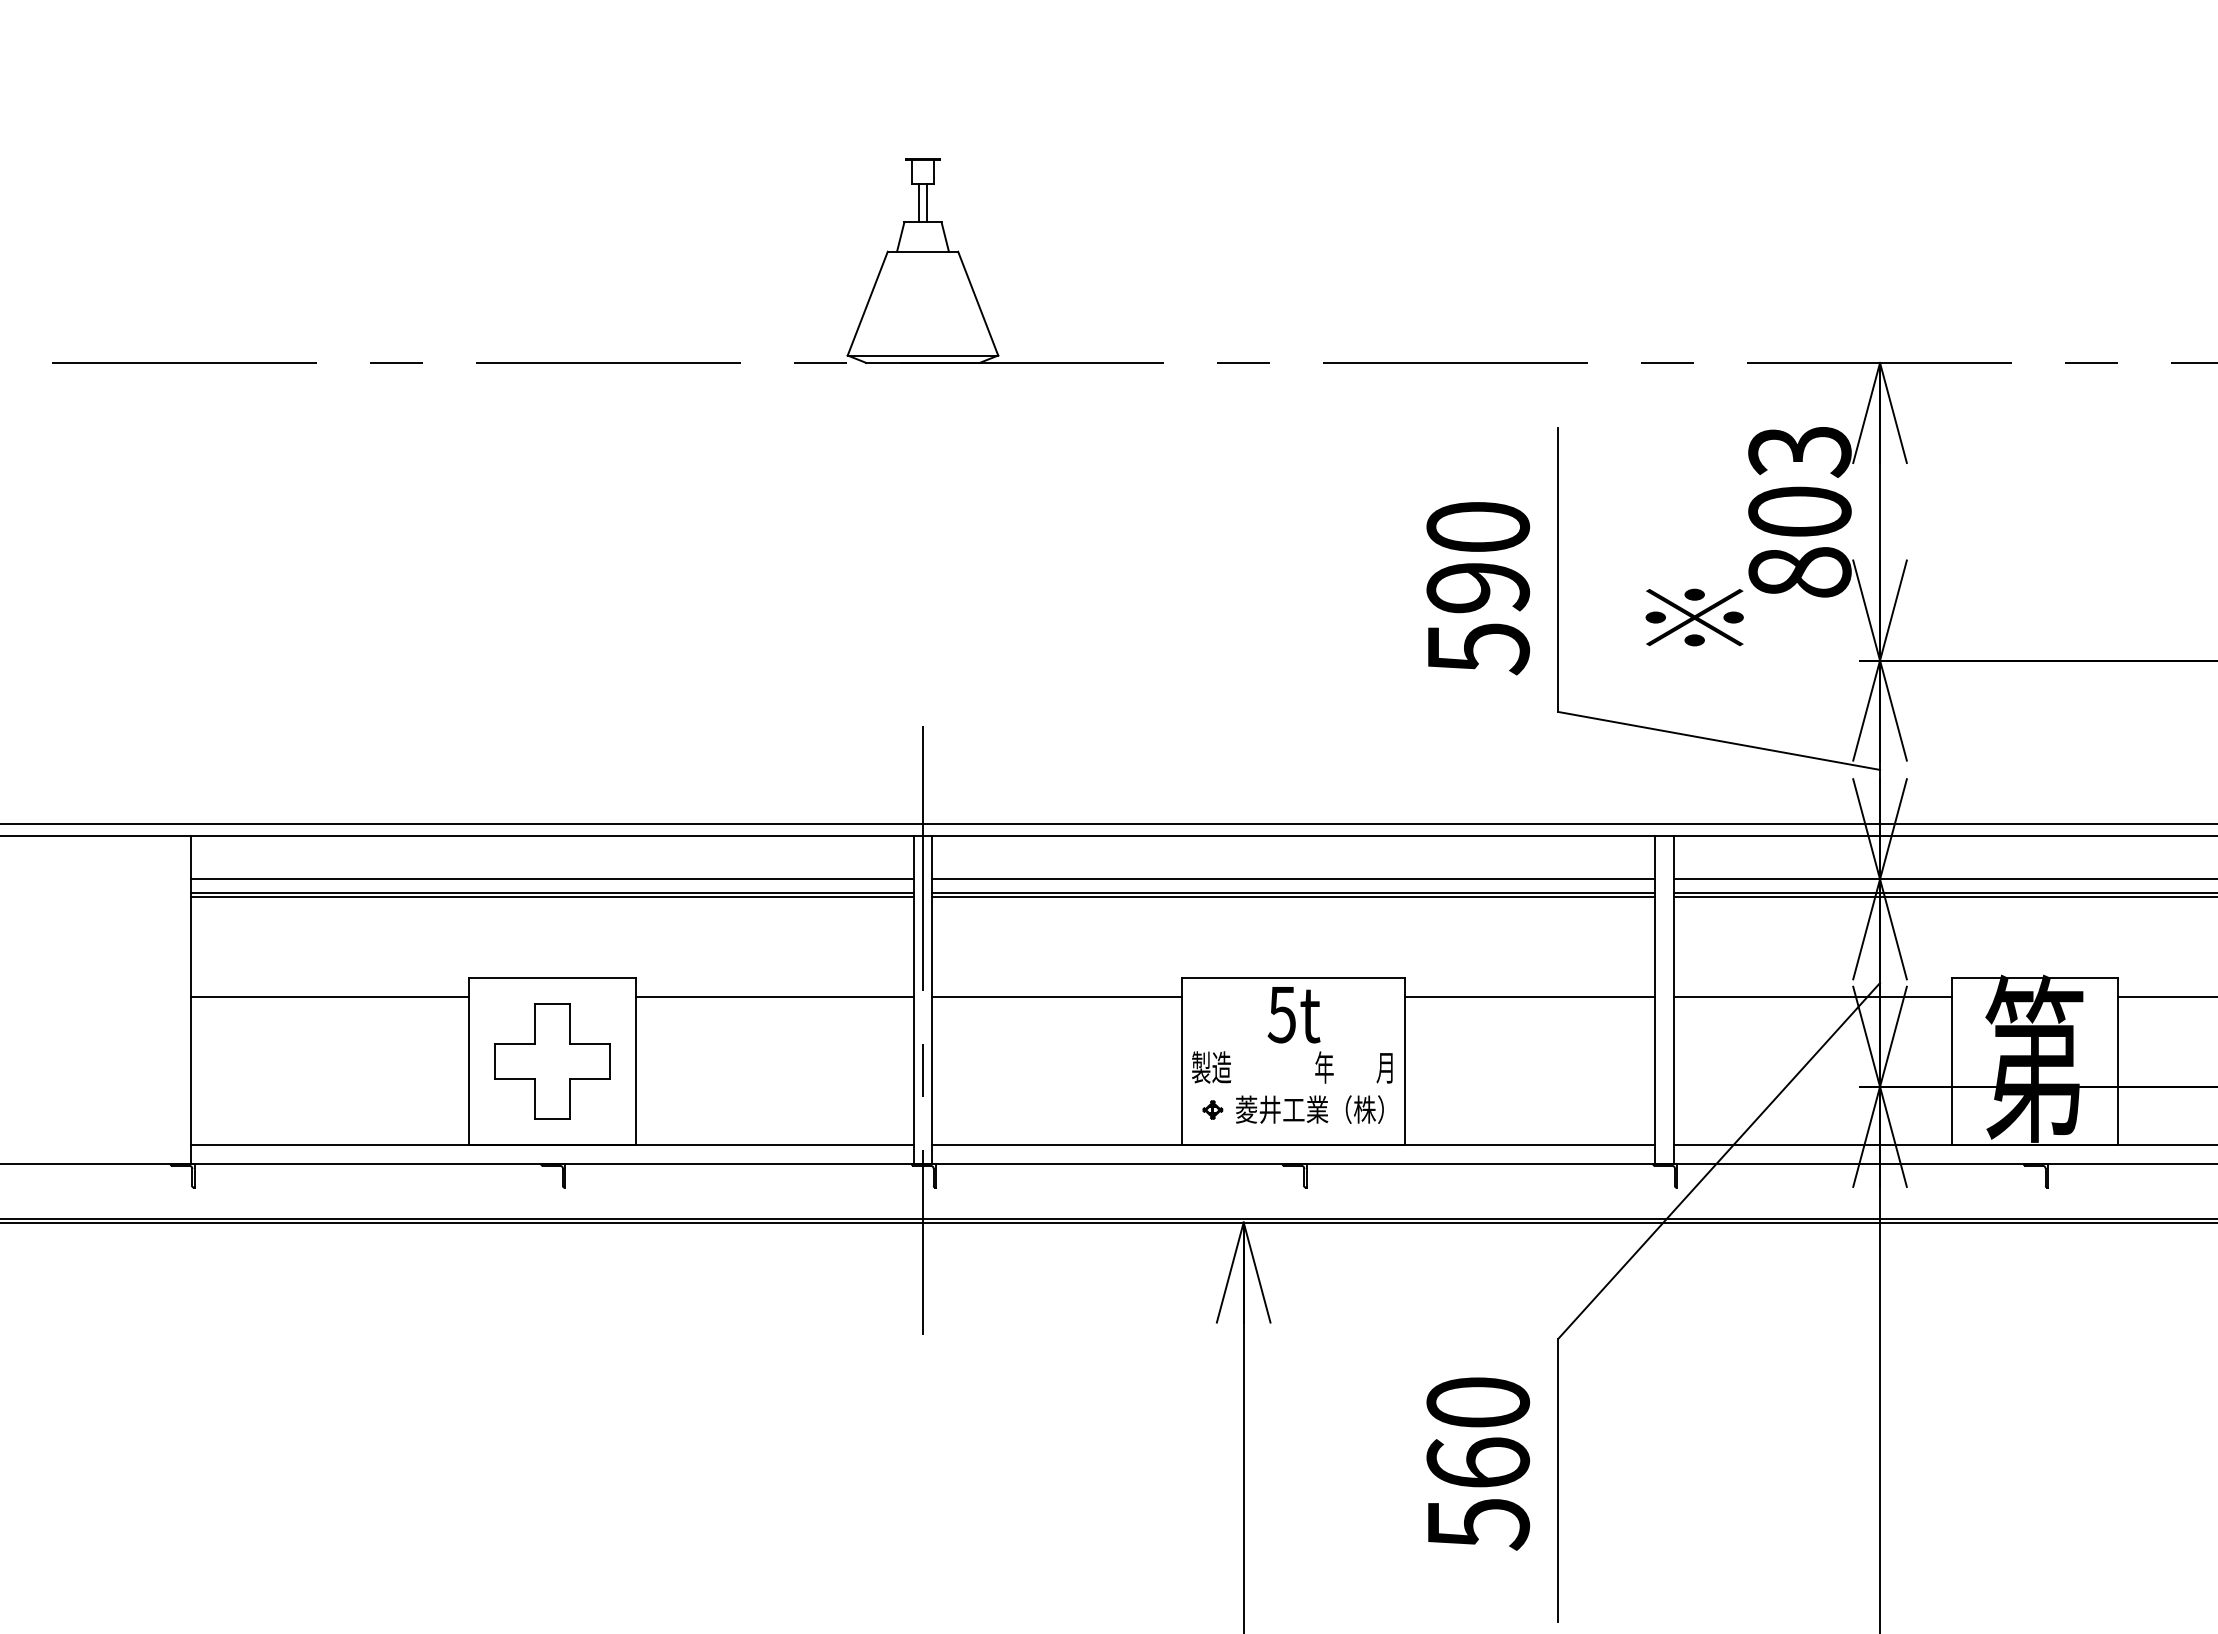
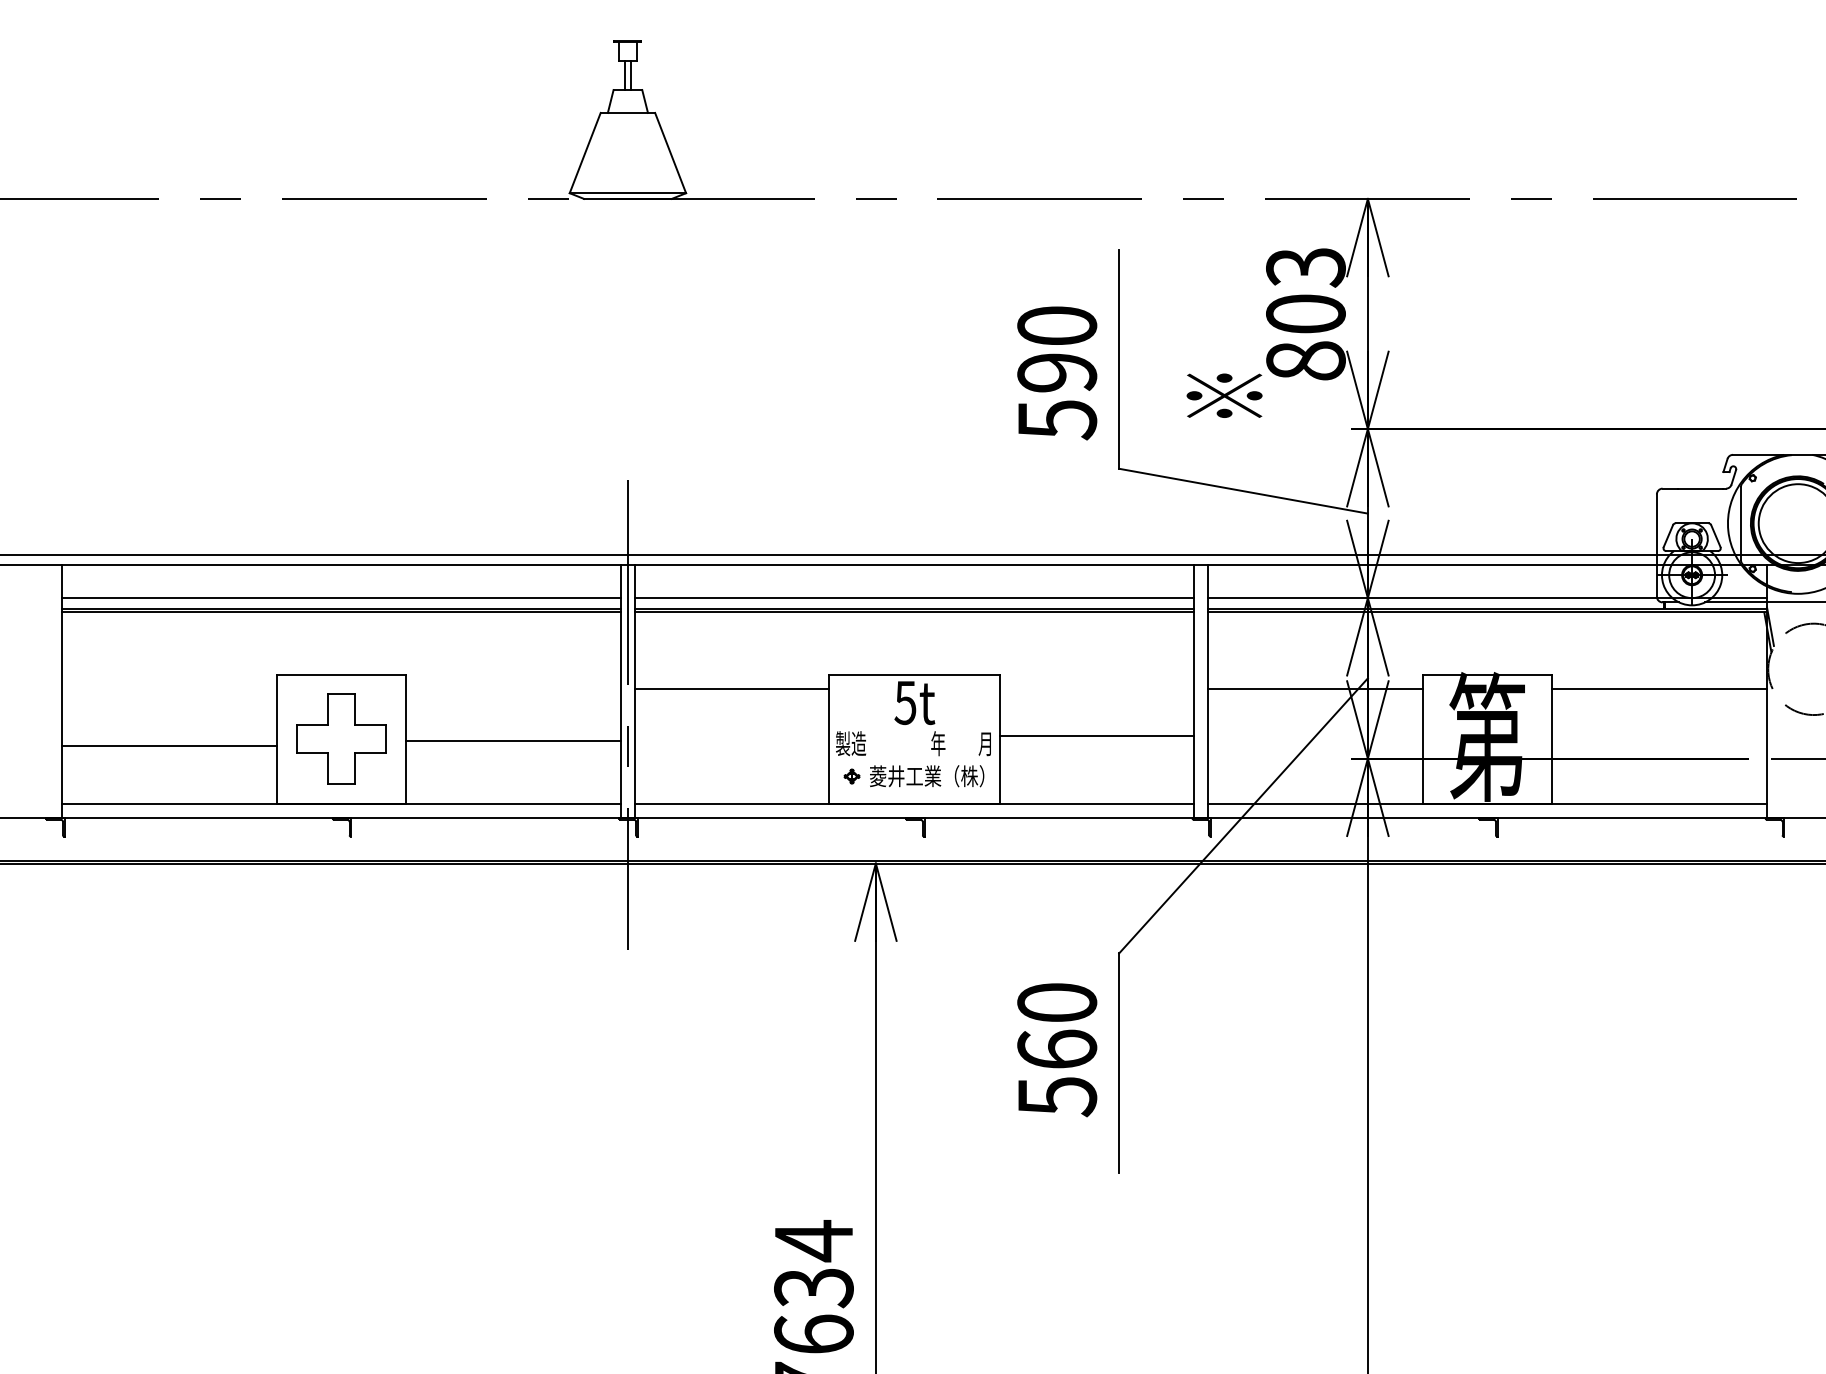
line: (328, 996) -> (168, 745), moved
line: (773, 996) -> (512, 740), moved
line: (1529, 996) -> (1096, 735), moved

